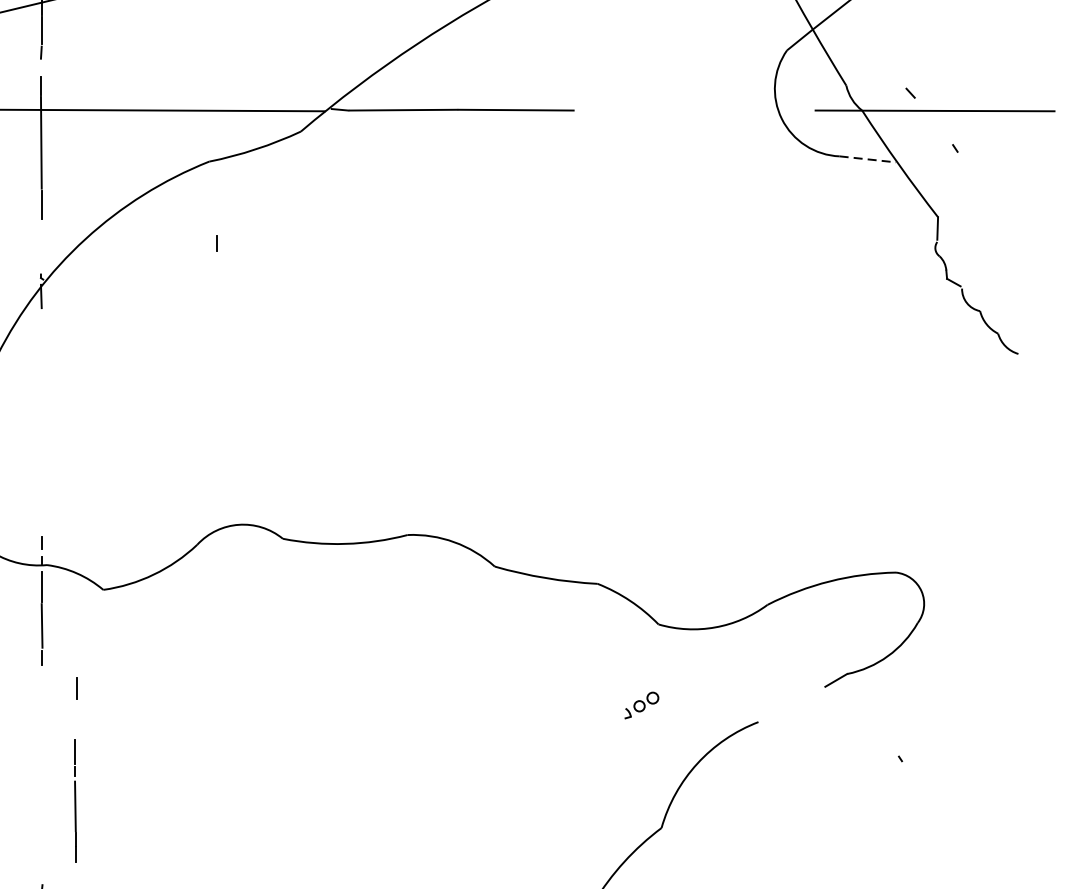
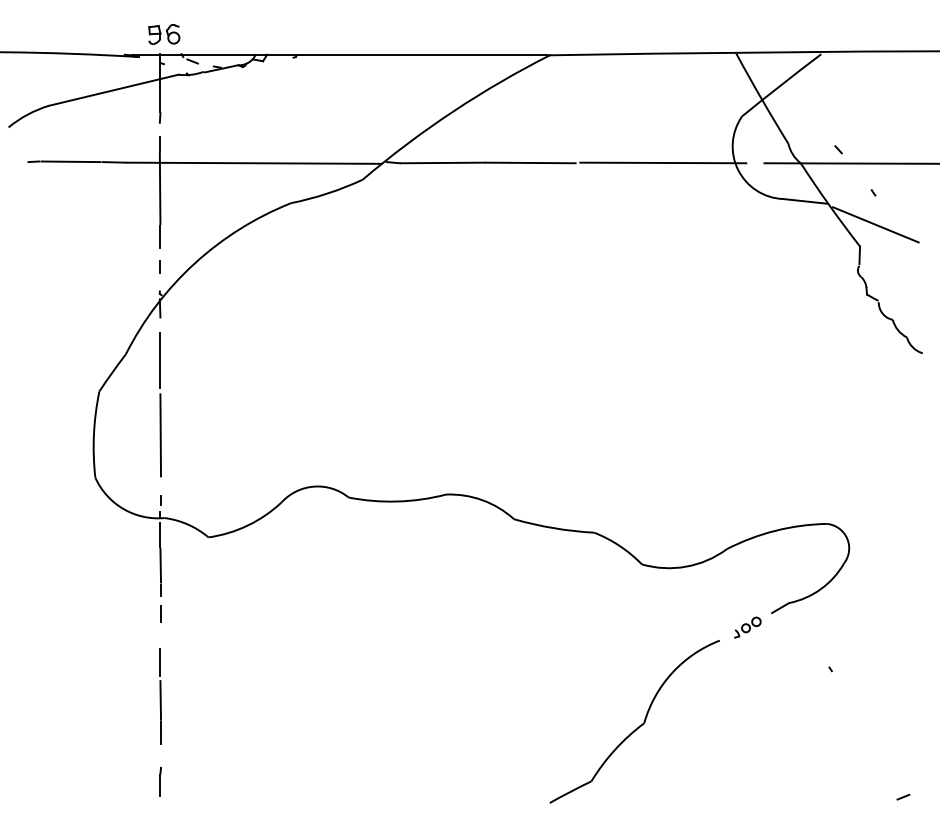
line: (686, 109) -> (663, 162), added
line: (868, 159) -> (805, 201), dashed -> solid
line: (957, 188) -> (875, 224), added
line: (216, 242) -> (159, 266), moved
line: (41, 361) -> (160, 359), added
line: (41, 459) -> (160, 435), added
line: (76, 687) -> (160, 613), moved
part: (641, 705) -> (747, 627), moved
line: (75, 801) -> (160, 696), moved

